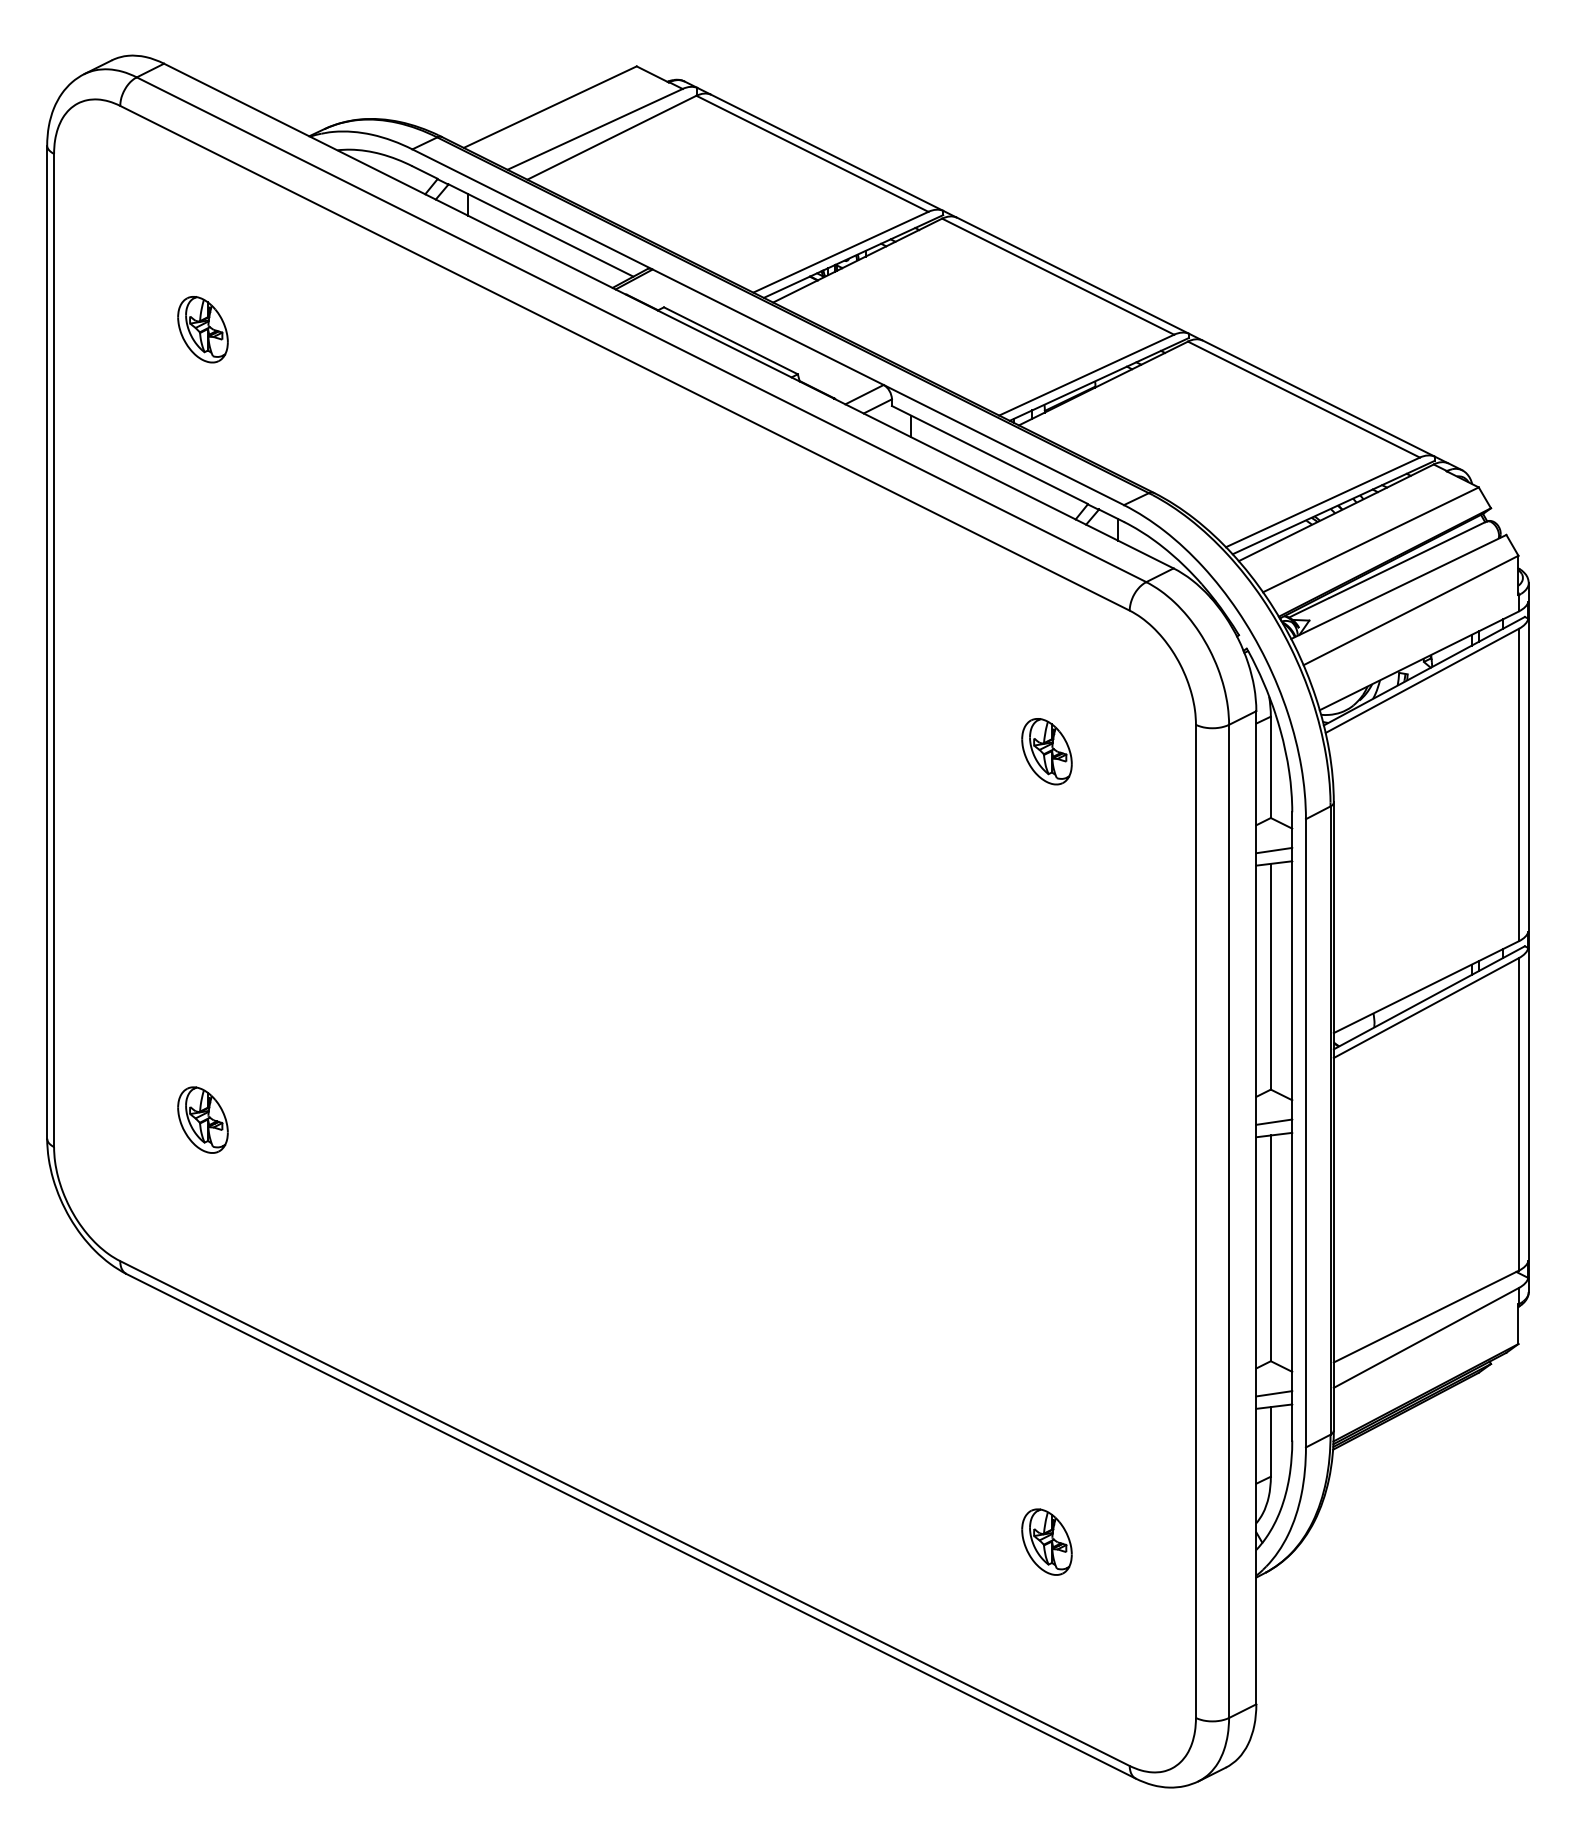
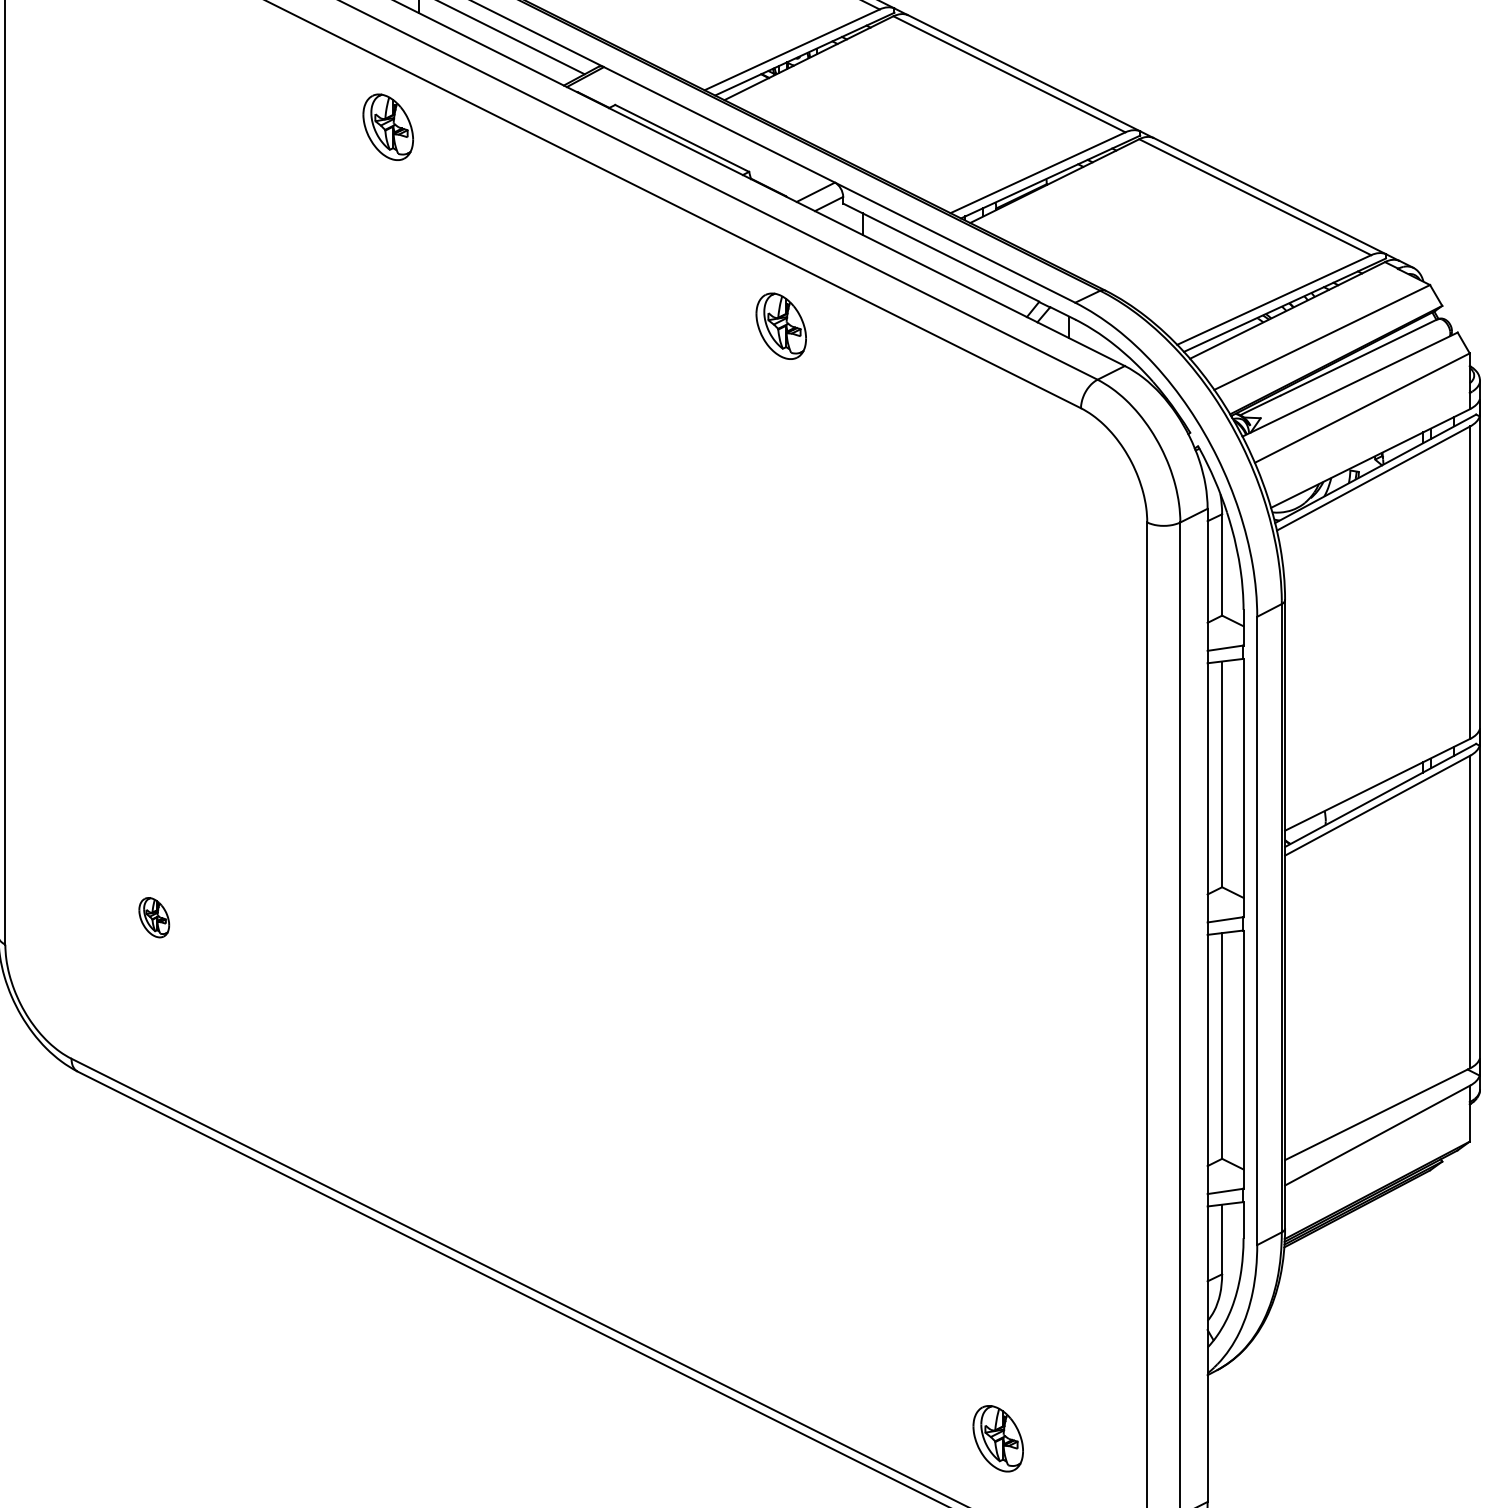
part: (202, 329) -> (387, 127), moved
part: (1046, 751) -> (780, 326), moved
part: (202, 1119) -> (153, 917), size x0.6
part: (1046, 1541) -> (997, 1438), moved

